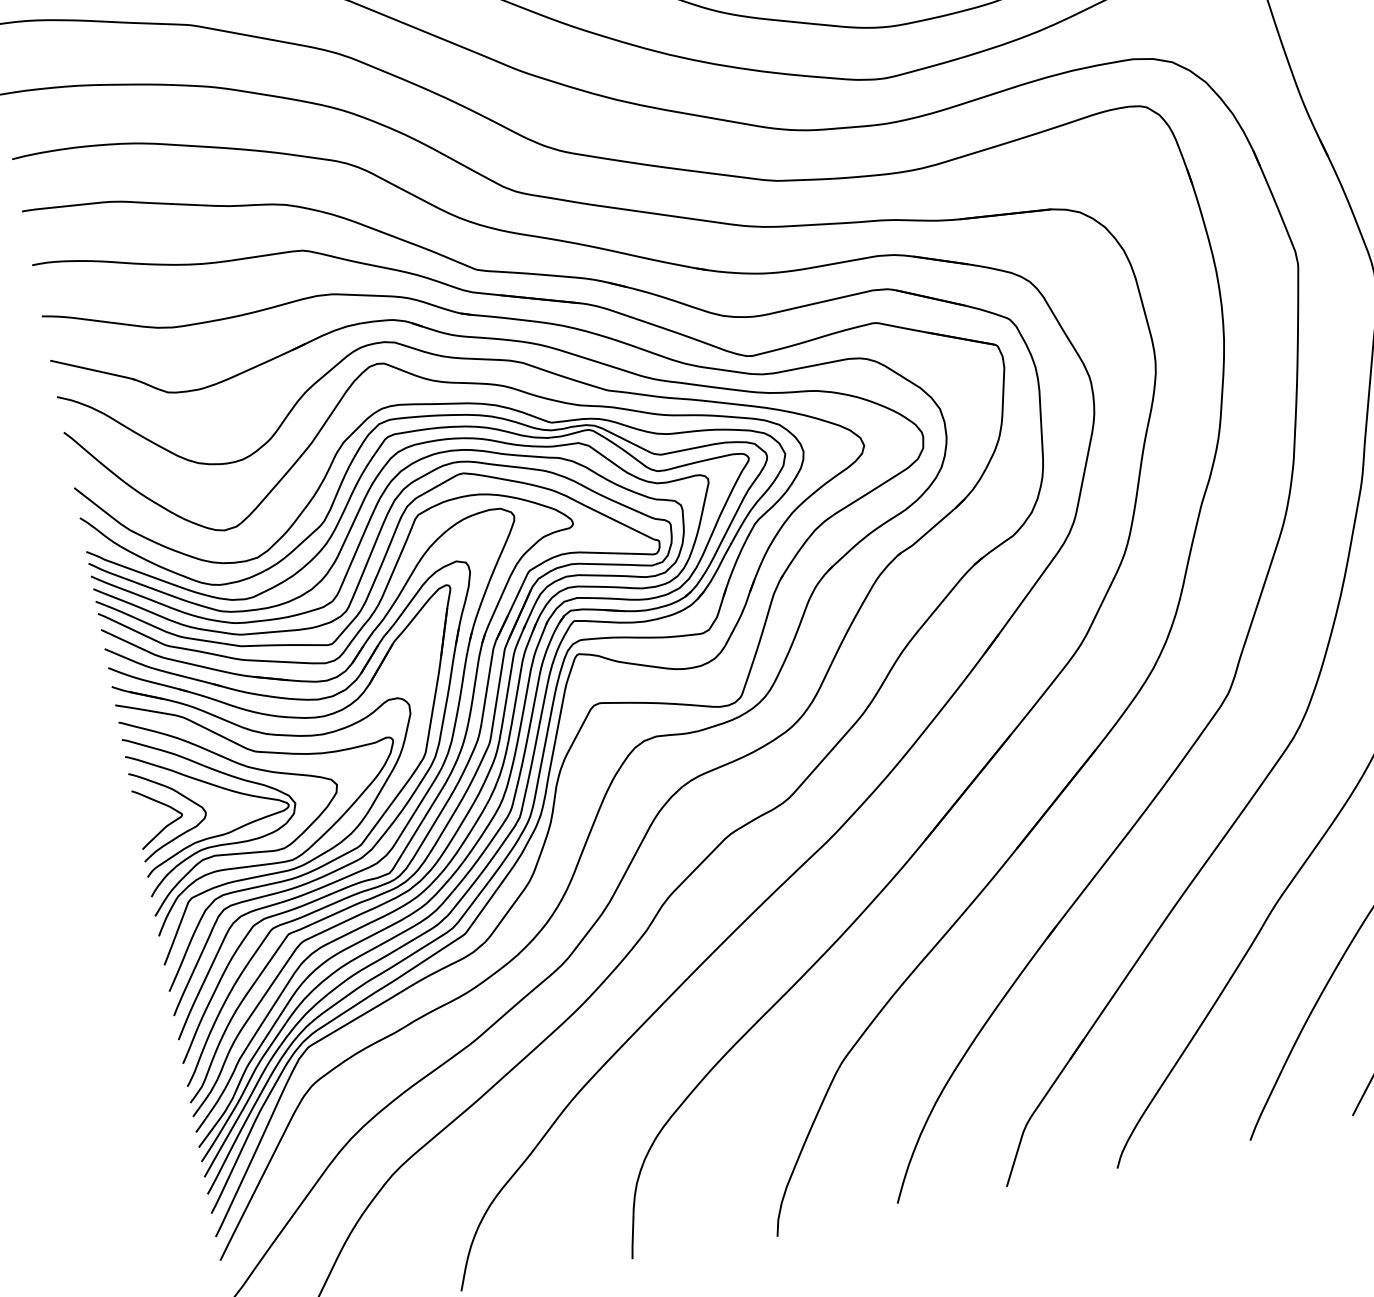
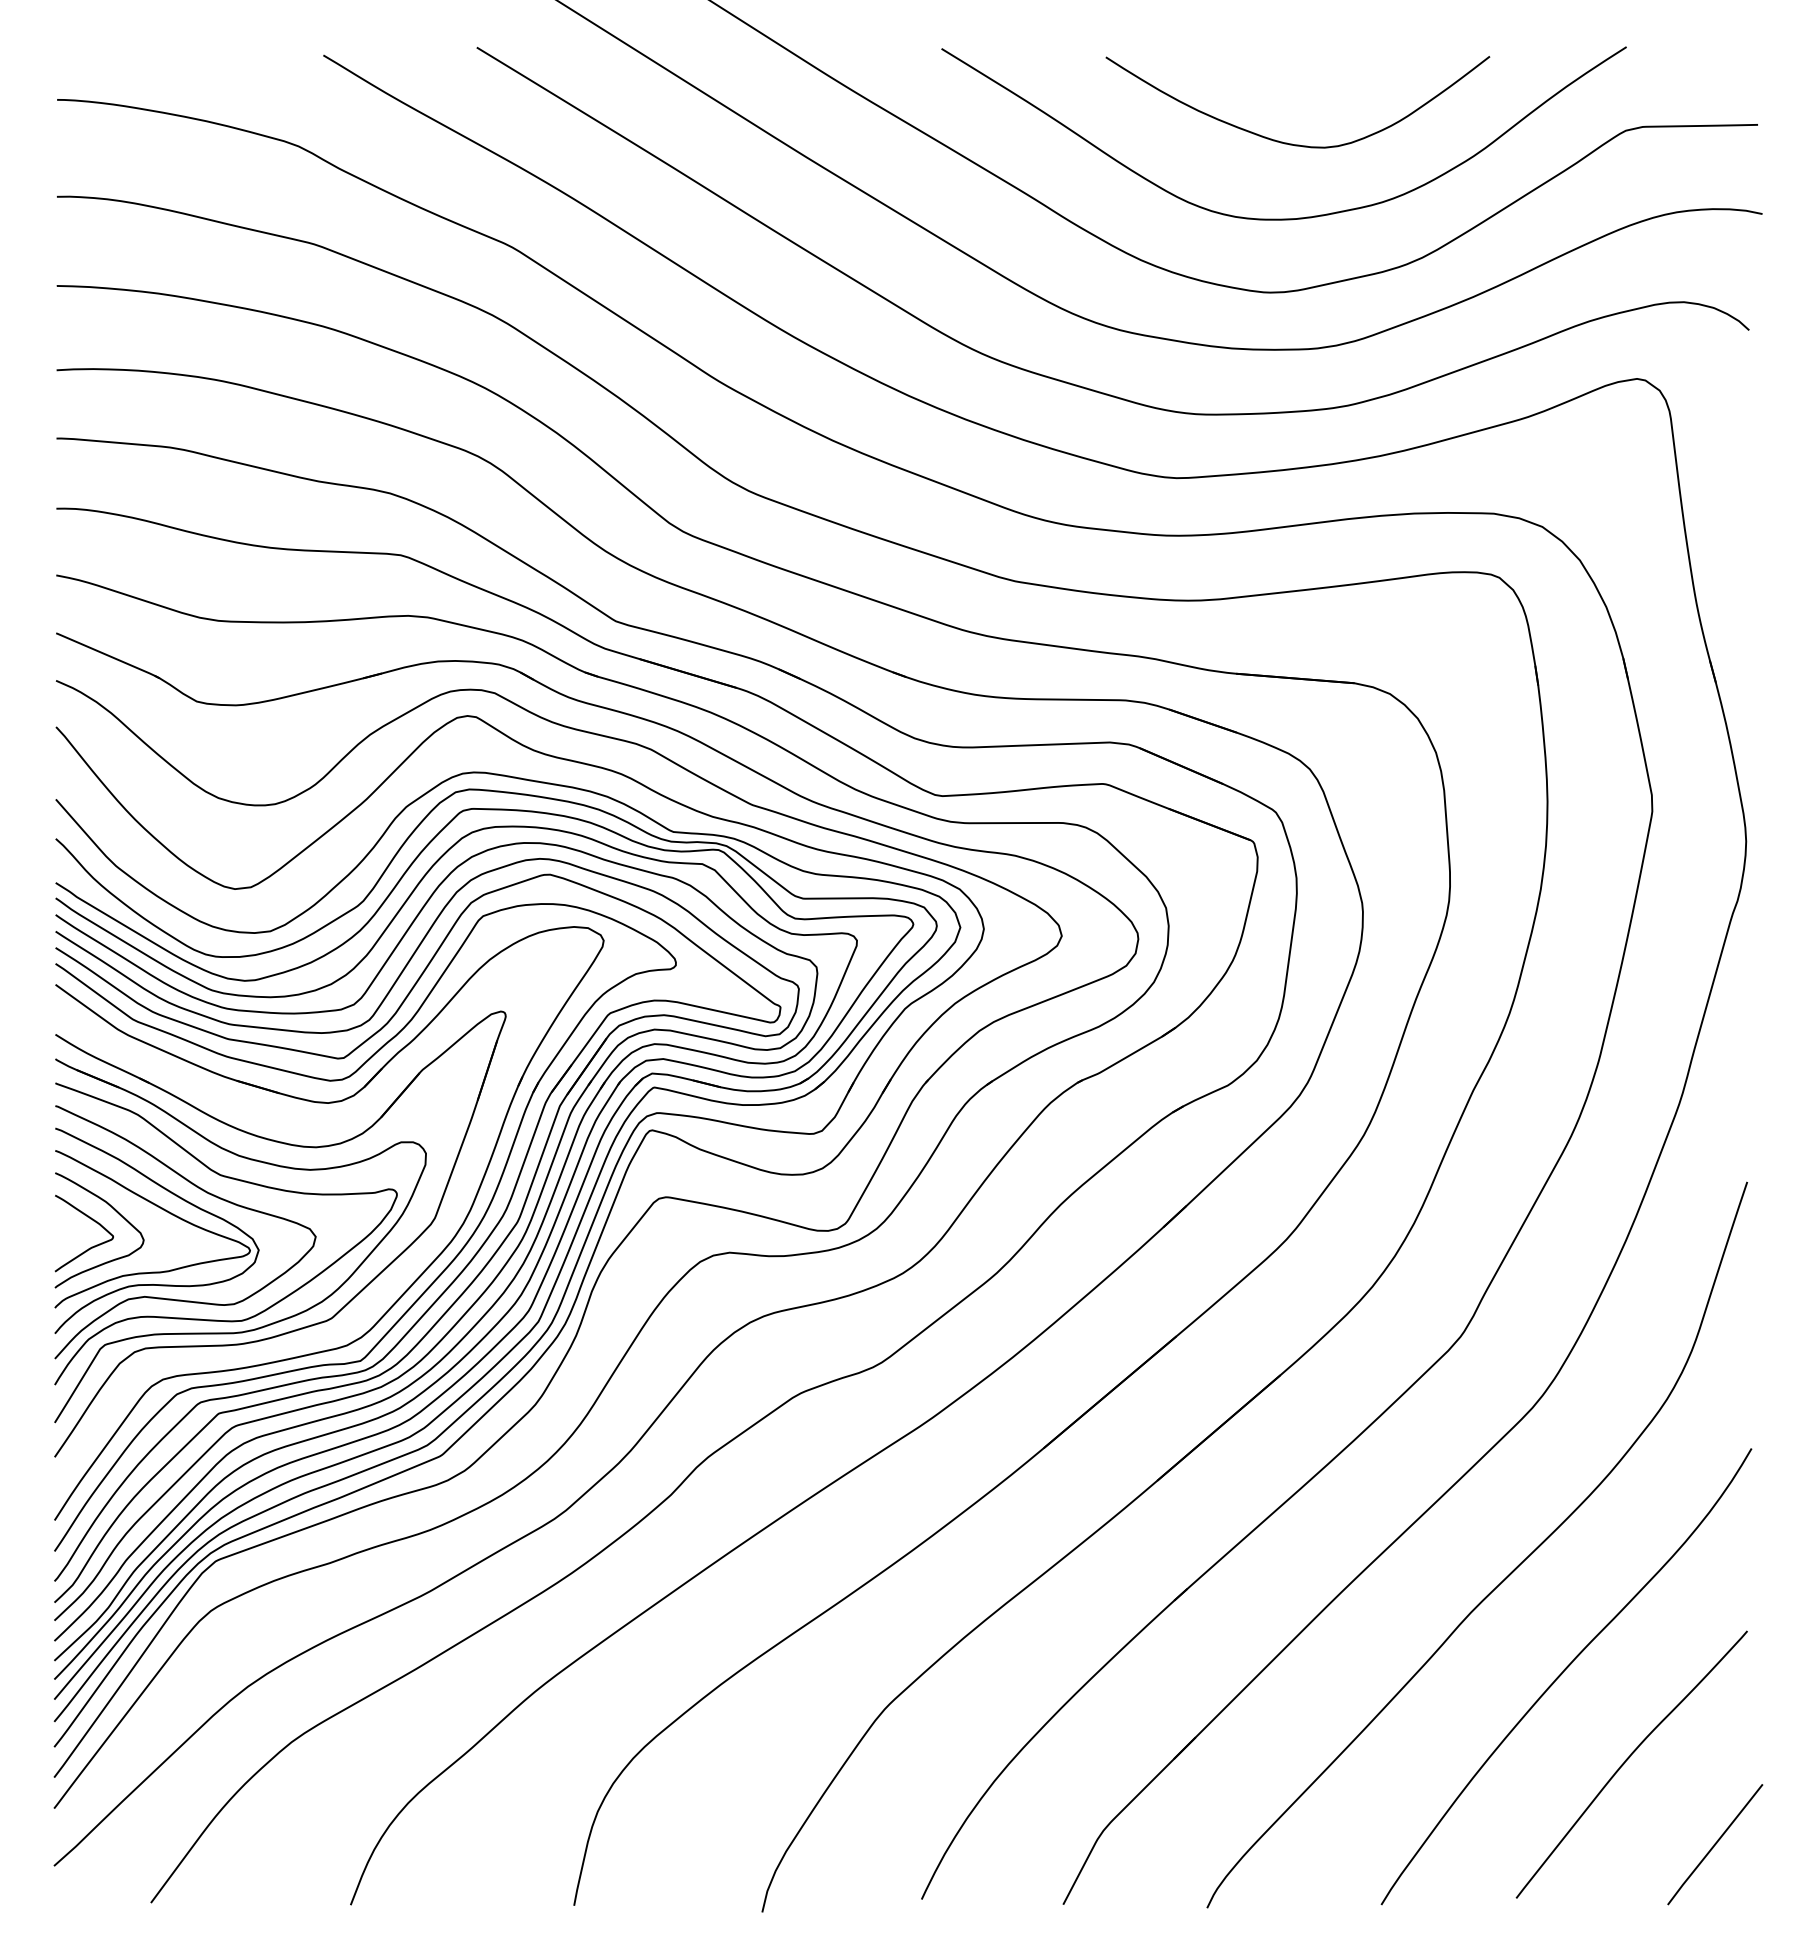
part: (380, 837) -> (357, 1313), removed

